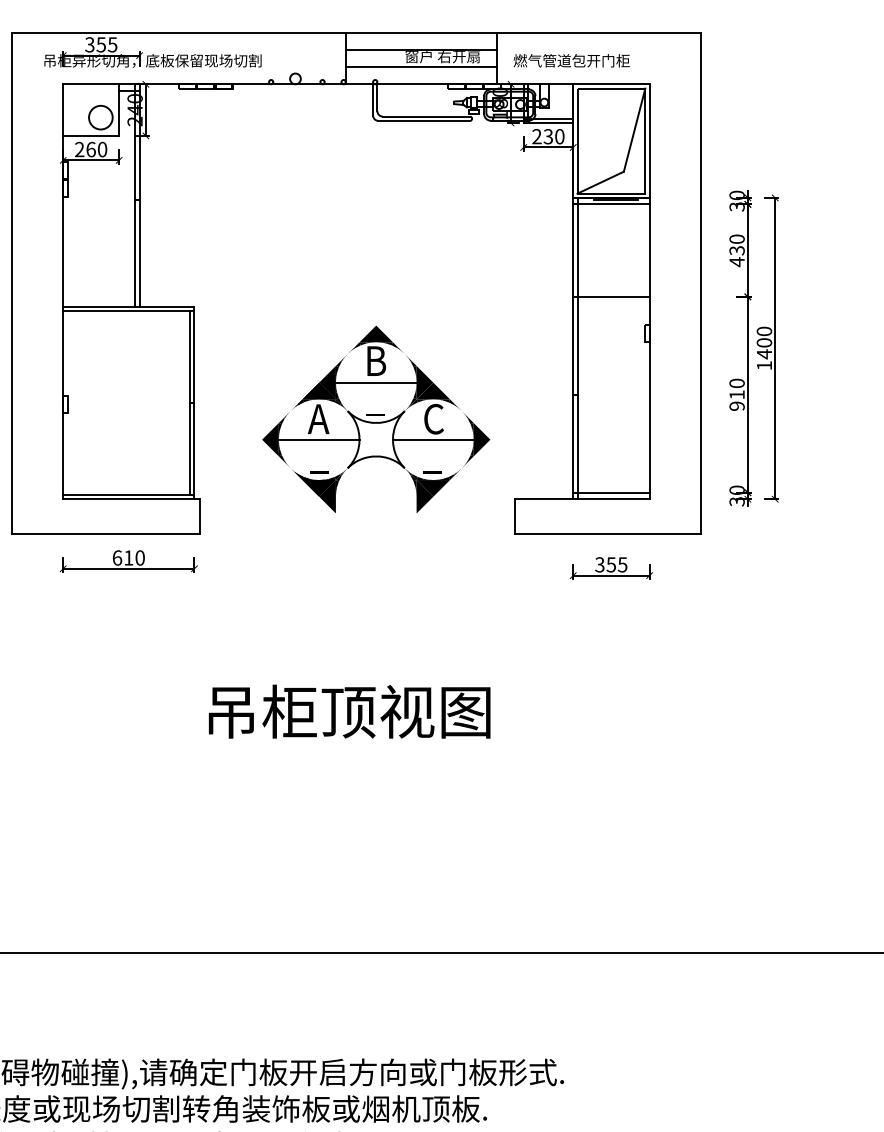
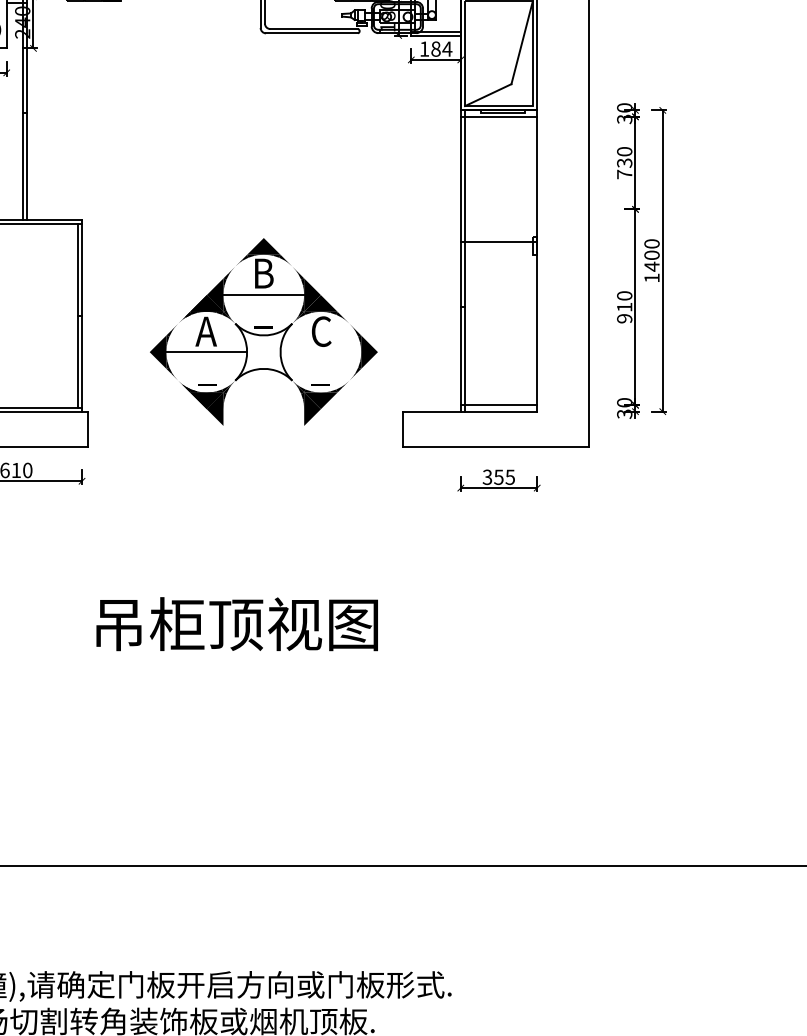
text: (548, 136) -> (436, 48), 230 -> 184
text: (736, 262) -> (624, 174), 430 -> 730
line: (611, 296) -> (499, 241), moved
line: (432, 439) -> (320, 351), removed

